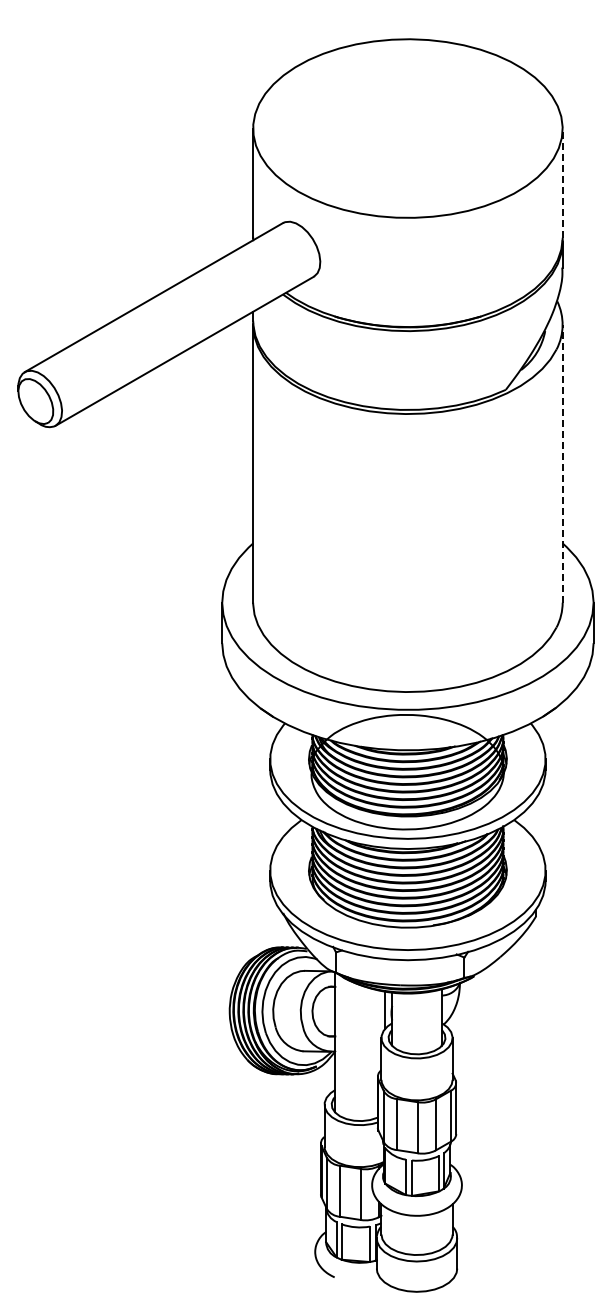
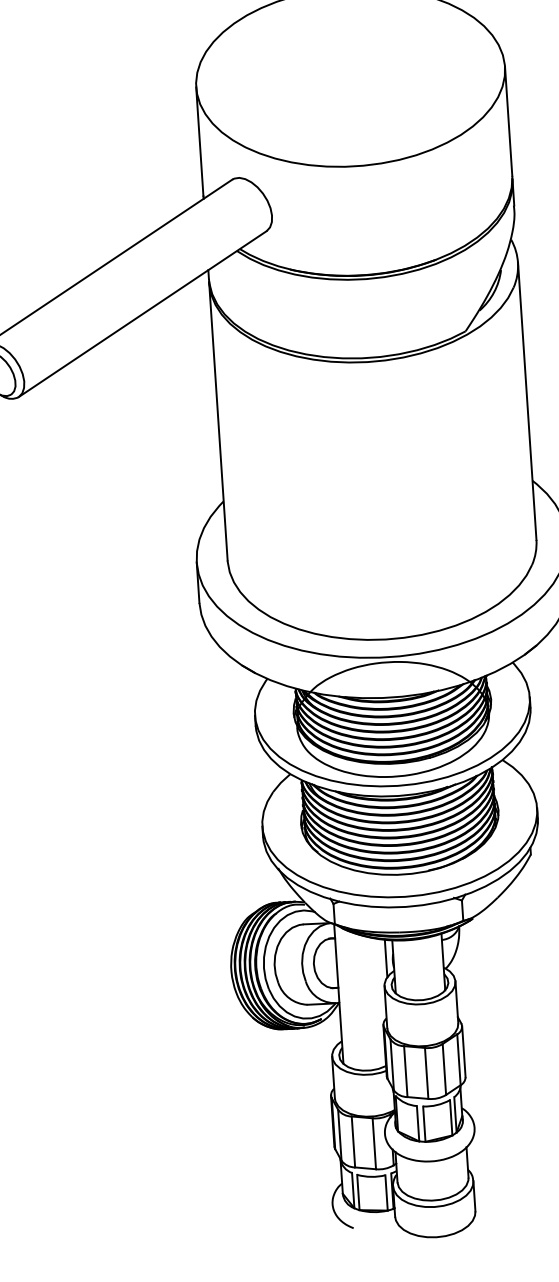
line: (562, 183) -> (508, 121), dashed -> solid
line: (562, 463) -> (527, 401), dashed -> solid

